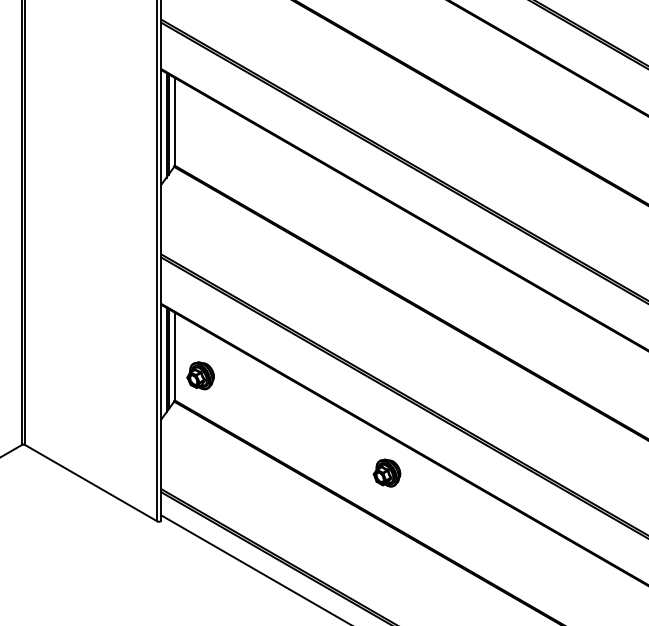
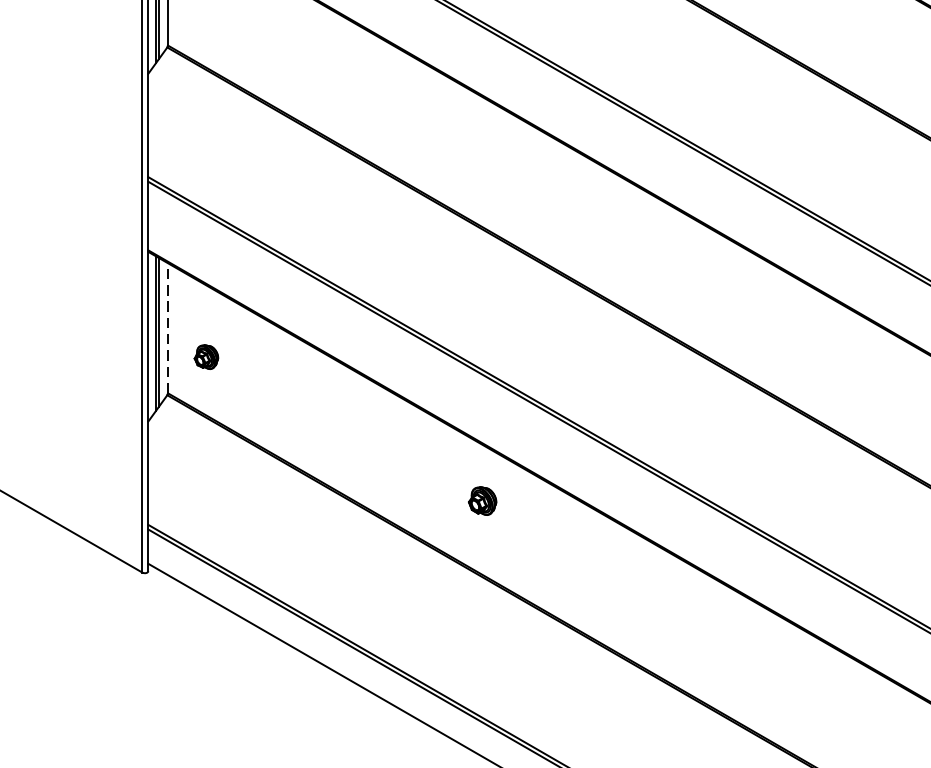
line: (174, 356) -> (167, 328), solid -> dashed
part: (200, 375) -> (206, 356), size x0.6
part: (386, 472) -> (481, 500), size x0.7

